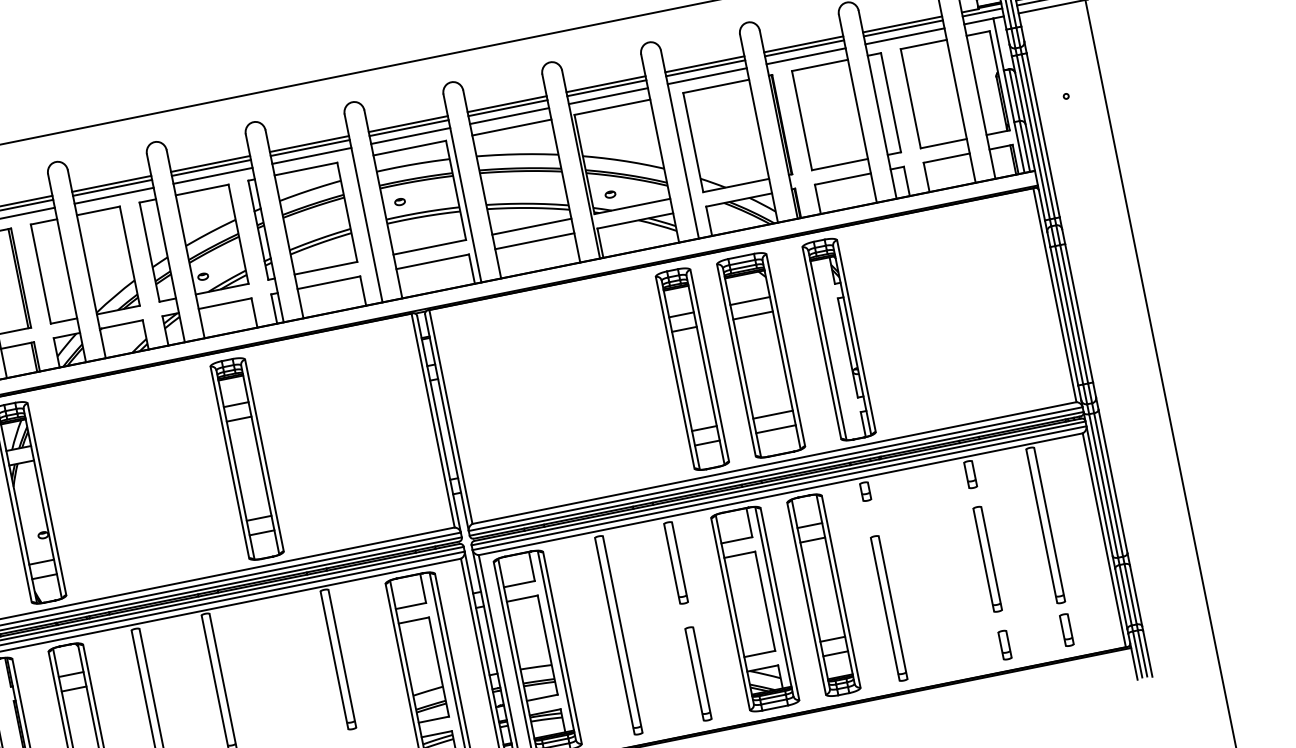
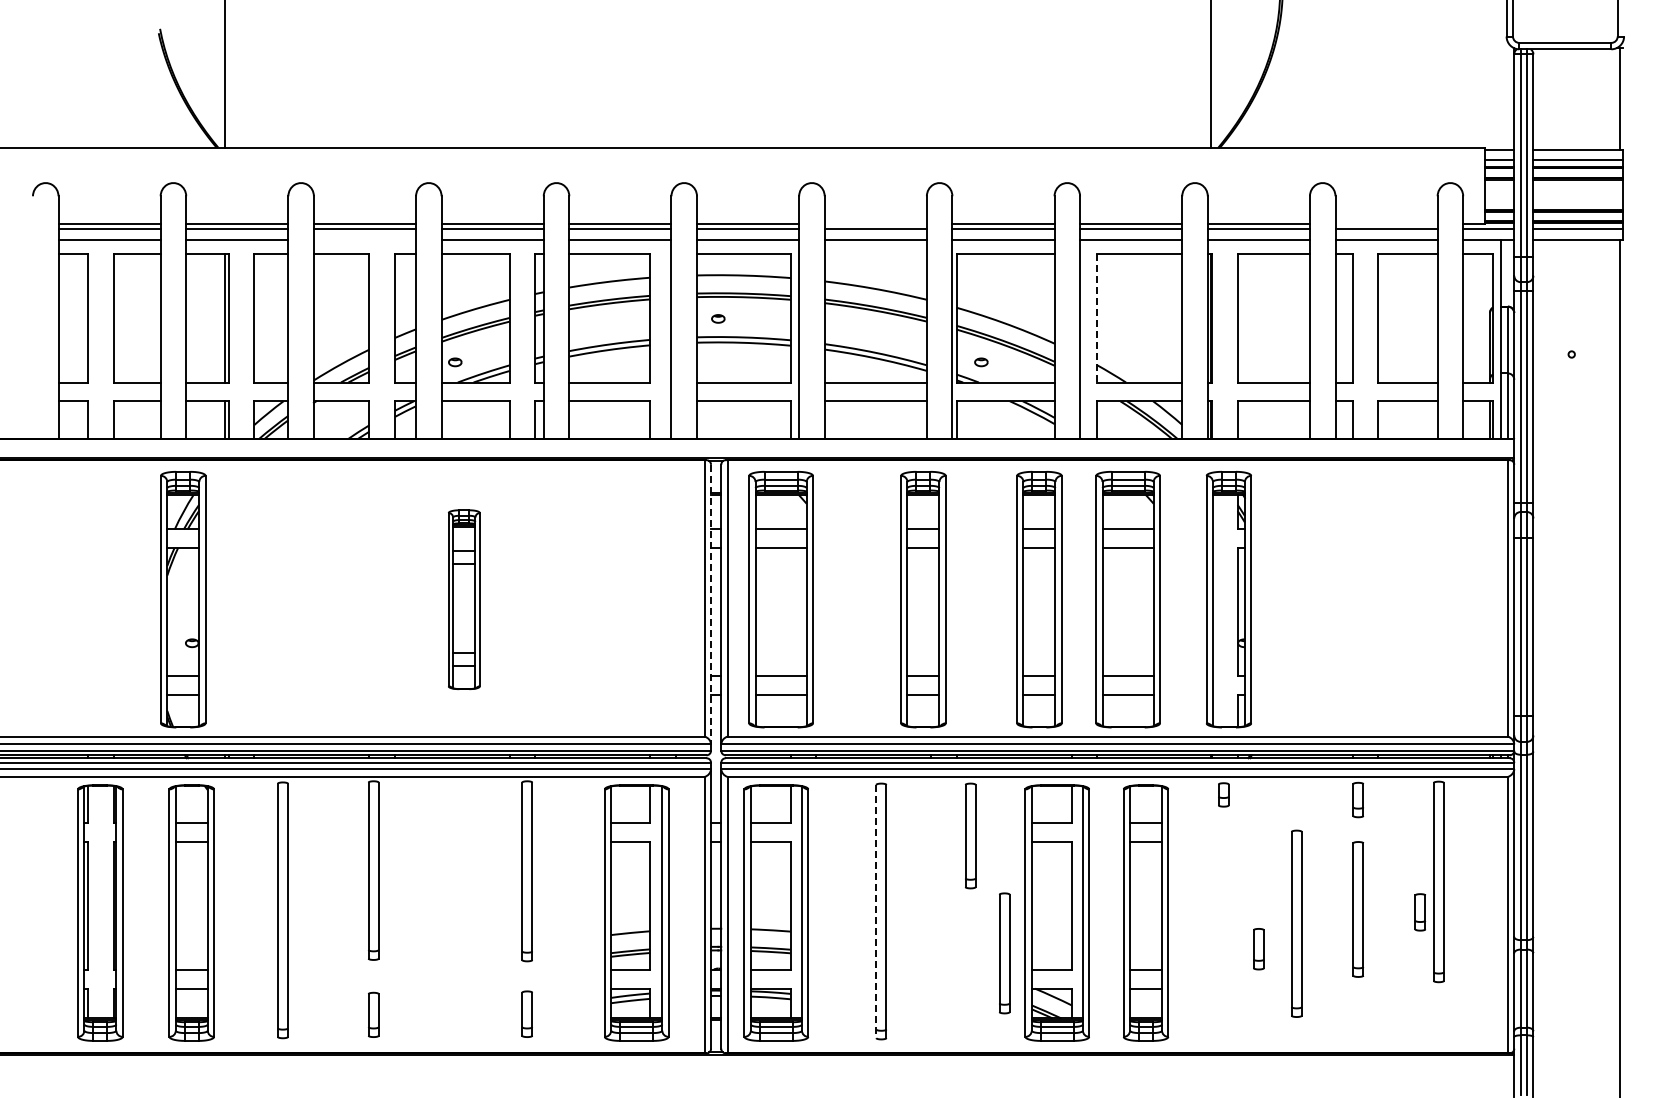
line: (902, 24) -> (1386, 224), removed
line: (507, 104) -> (875, 224), removed
line: (511, 127) -> (875, 254), removed
line: (693, 142) -> (1097, 318), solid -> dashed
line: (113, 195) -> (364, 239), removed
part: (602, 387) -> (923, 599), added
part: (492, 409) -> (780, 599), added
line: (439, 424) -> (711, 604), solid -> dashed
part: (247, 458) -> (464, 599), size x0.7
part: (888, 608) -> (1296, 923), moved
part: (1066, 630) -> (1258, 949), moved
line: (615, 636) -> (876, 911), solid -> dashed
part: (1004, 645) -> (1419, 912), moved
part: (698, 674) -> (1004, 953), moved

